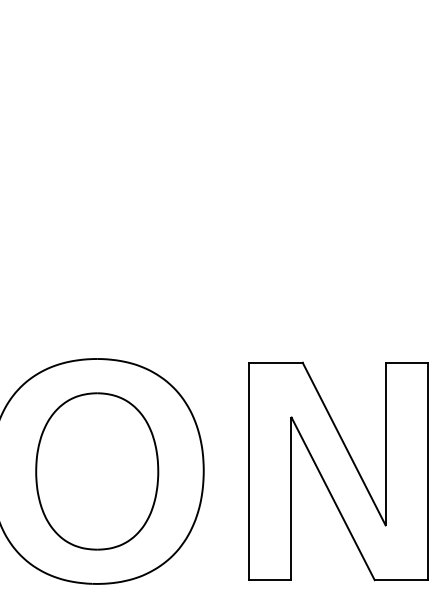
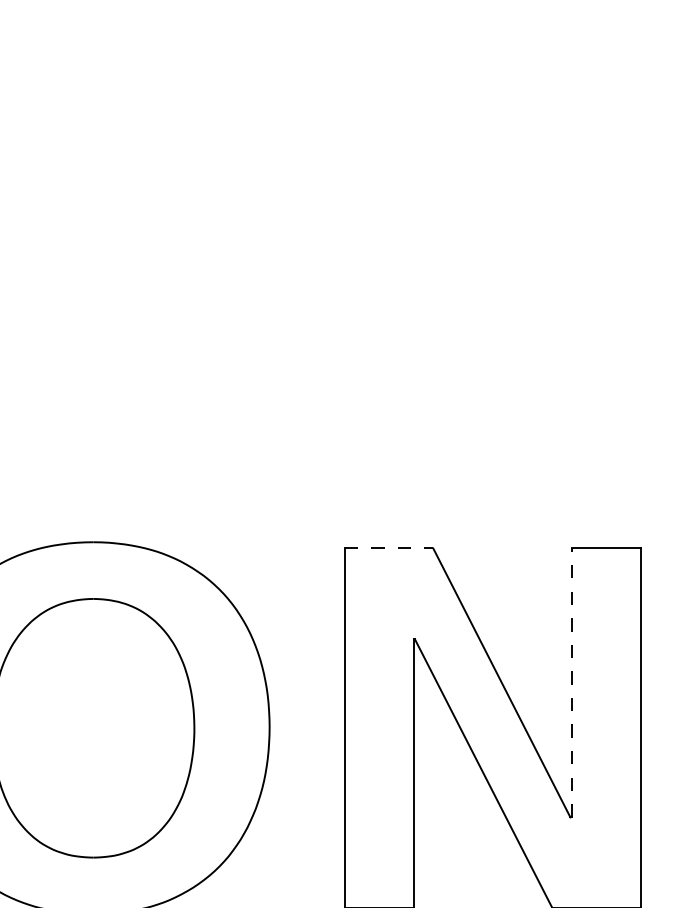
line: (275, 362) -> (388, 548), solid -> dashed
line: (386, 443) -> (571, 682), solid -> dashed

